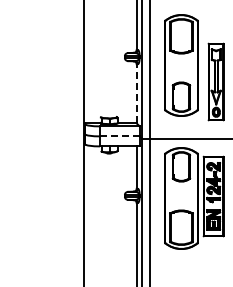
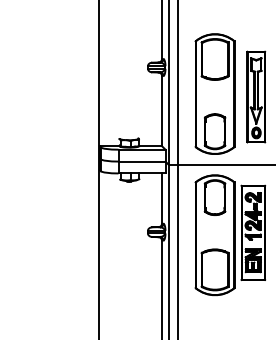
part: (181, 65) -> (215, 94), moved
line: (136, 93) -> (161, 110), dashed -> solid
line: (119, 136) -> (141, 161), dashed -> solid

